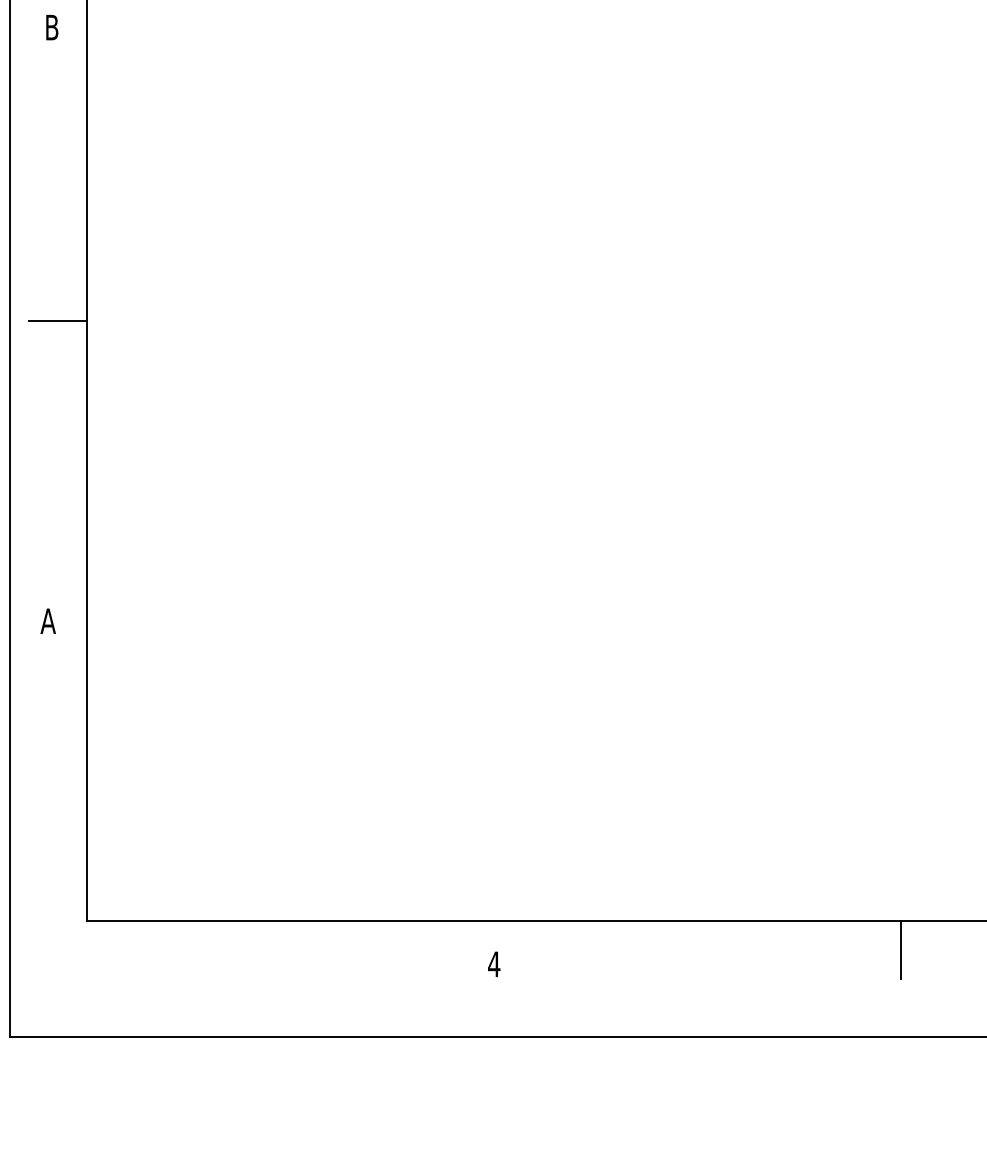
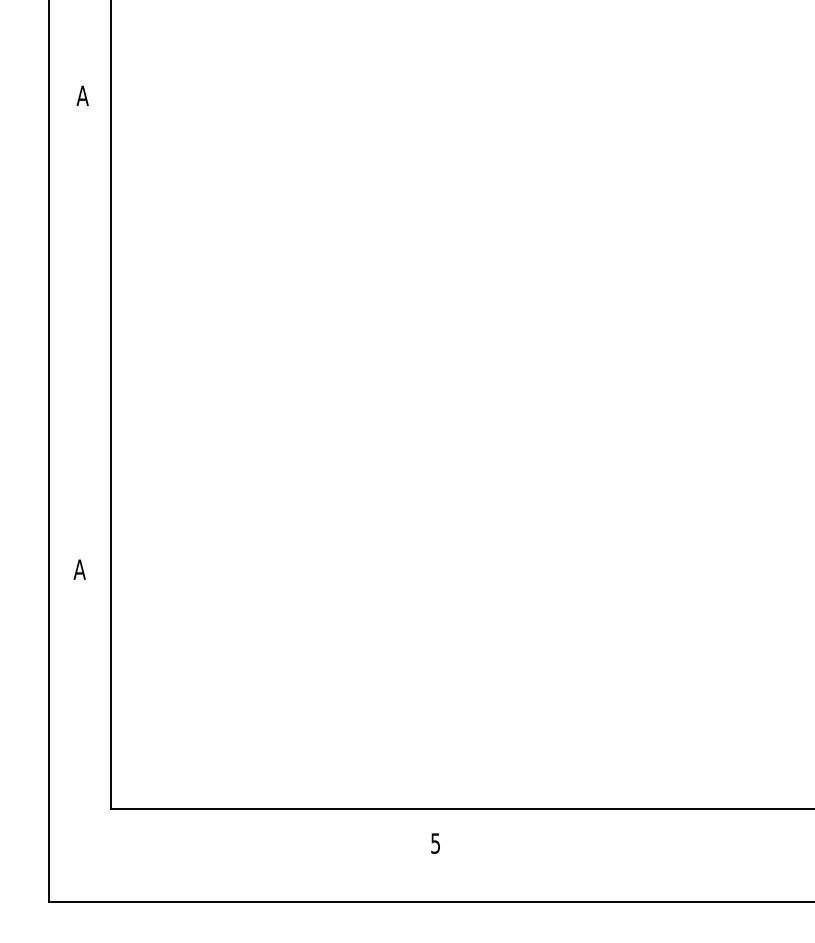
text: (51, 27) -> (82, 95), B -> A
line: (57, 320) -> (87, 329), removed
line: (901, 949) -> (760, 831), removed
text: (494, 964) -> (435, 843), 4 -> 5

